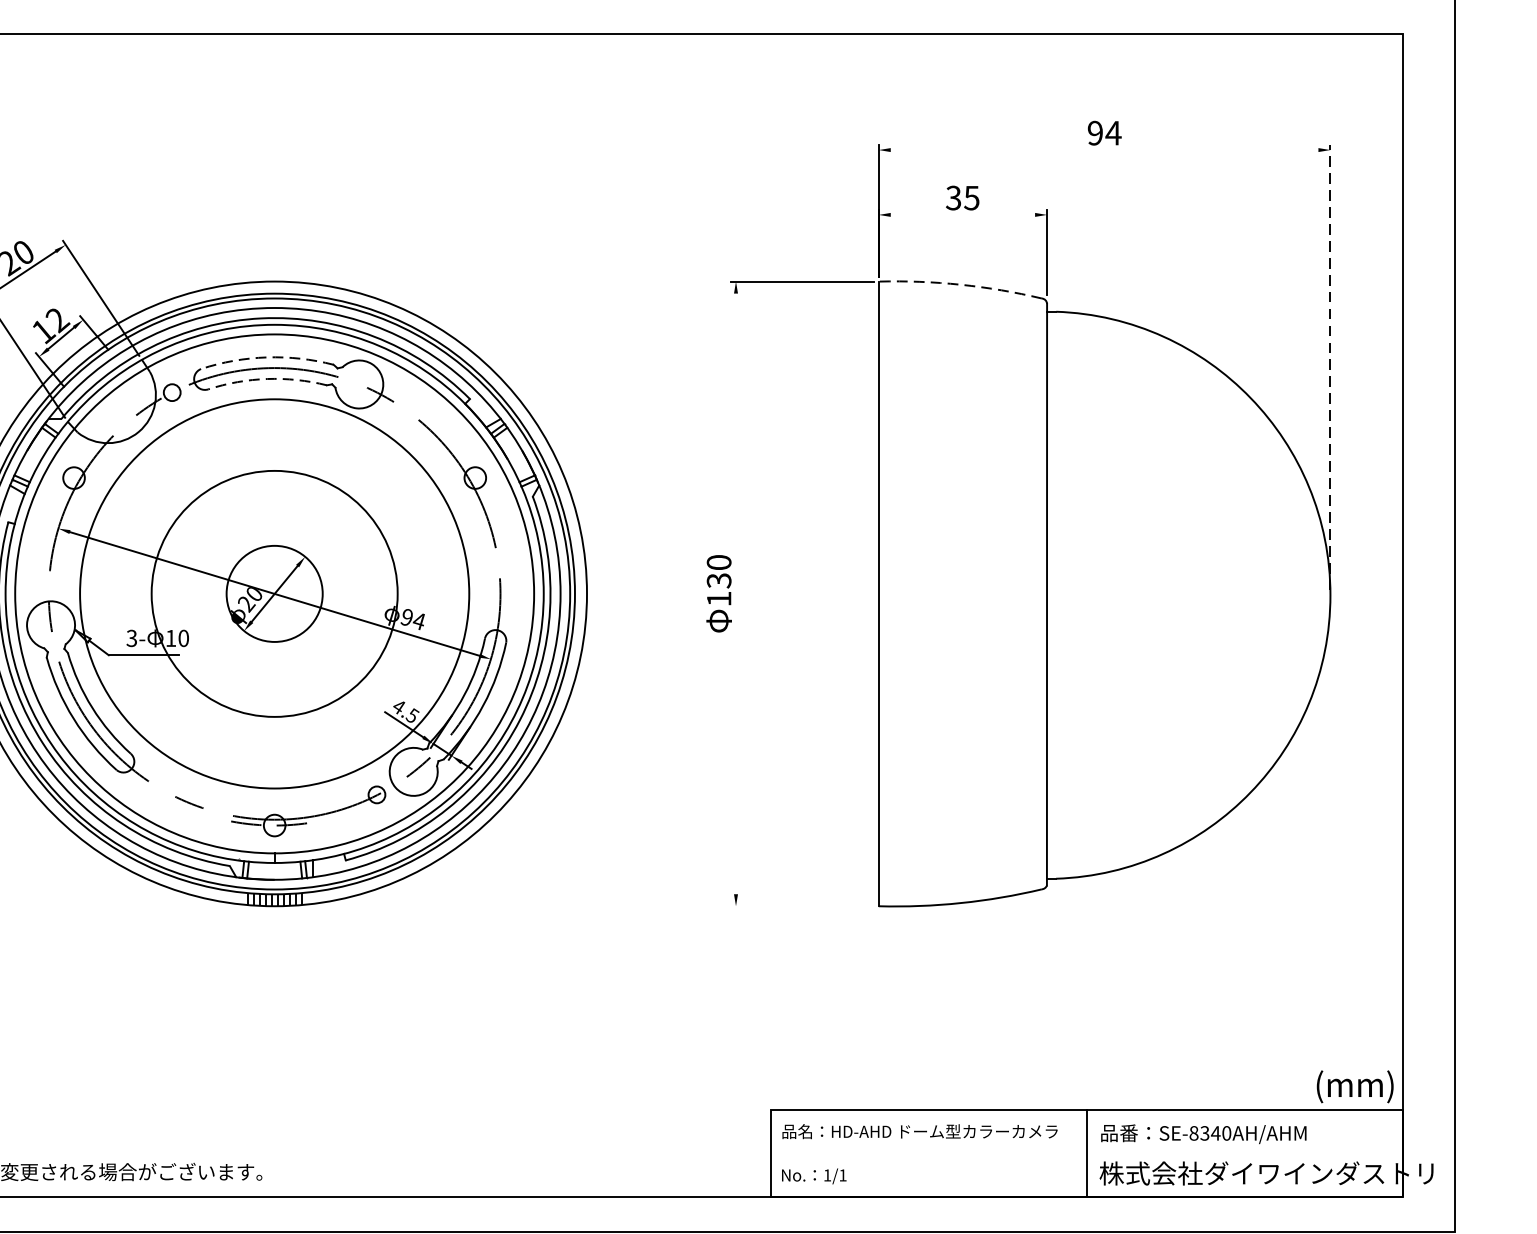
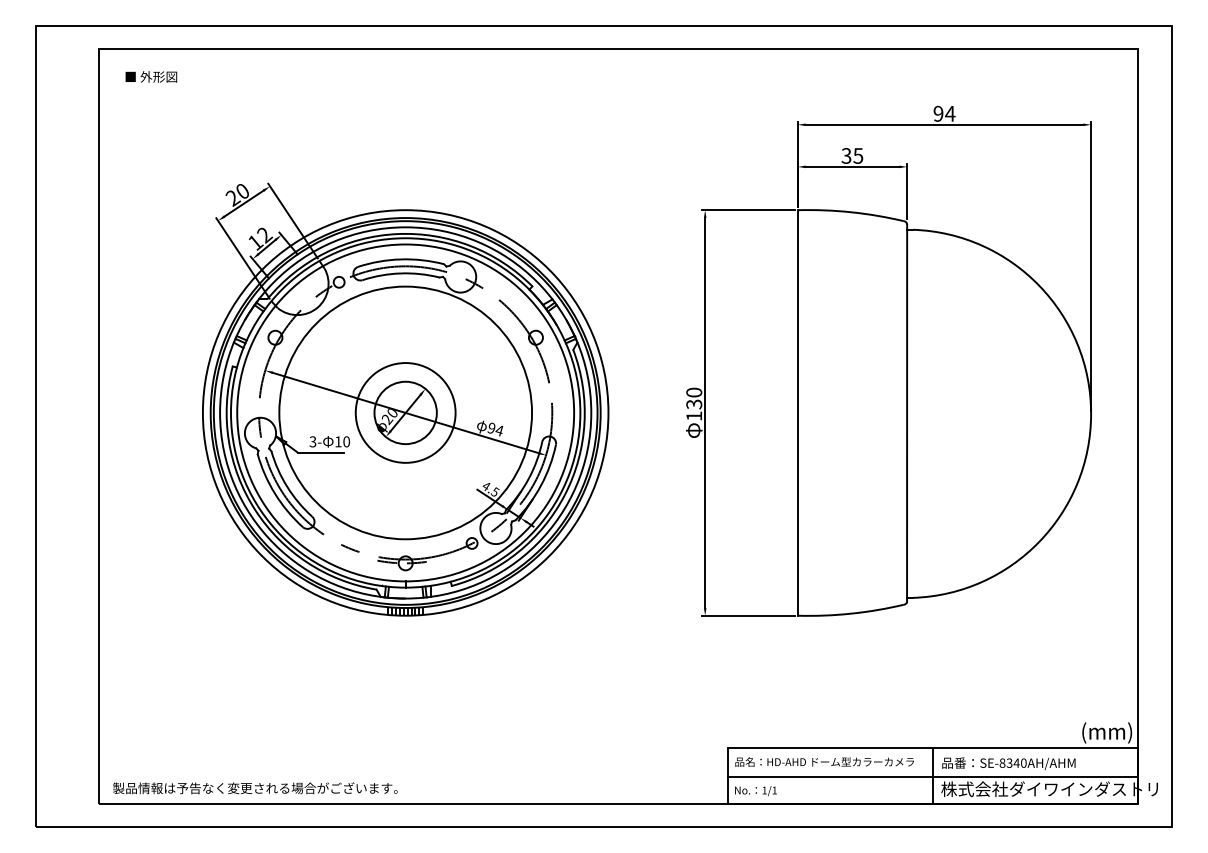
line: (1104, 149) -> (944, 124), added
line: (962, 214) -> (852, 166), added
arc: (961, 285) -> (851, 212), dashed -> solid
arc: (266, 357) -> (400, 259), dashed -> solid
line: (1331, 368) -> (1091, 266), dashed -> solid
arc: (266, 379) -> (400, 273), dashed -> solid
circle: (274, 593) -> (405, 412), size x0.62
line: (736, 593) -> (705, 412), added
line: (802, 905) -> (748, 615), added
line: (1086, 1155) -> (932, 777), added

